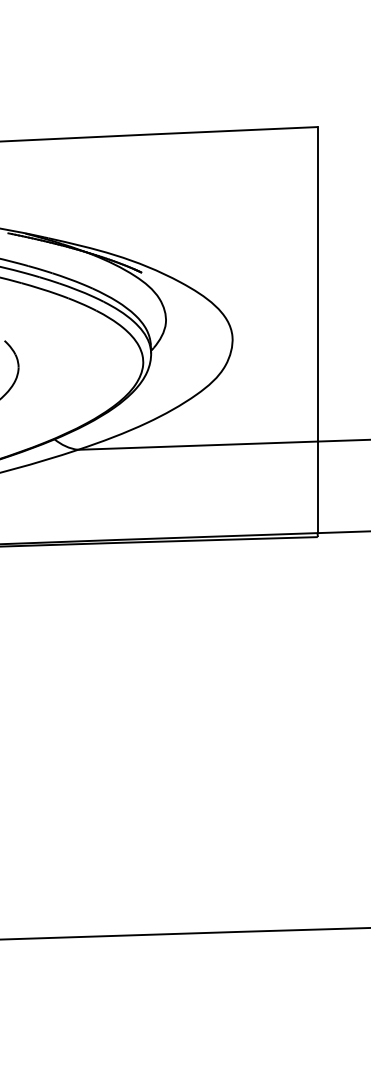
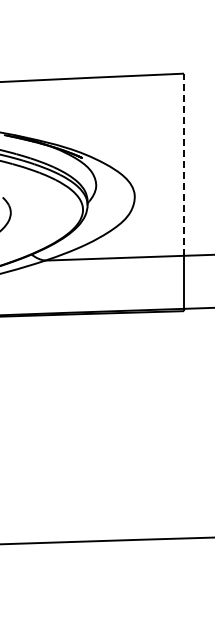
line: (318, 283) -> (184, 164), solid -> dashed

